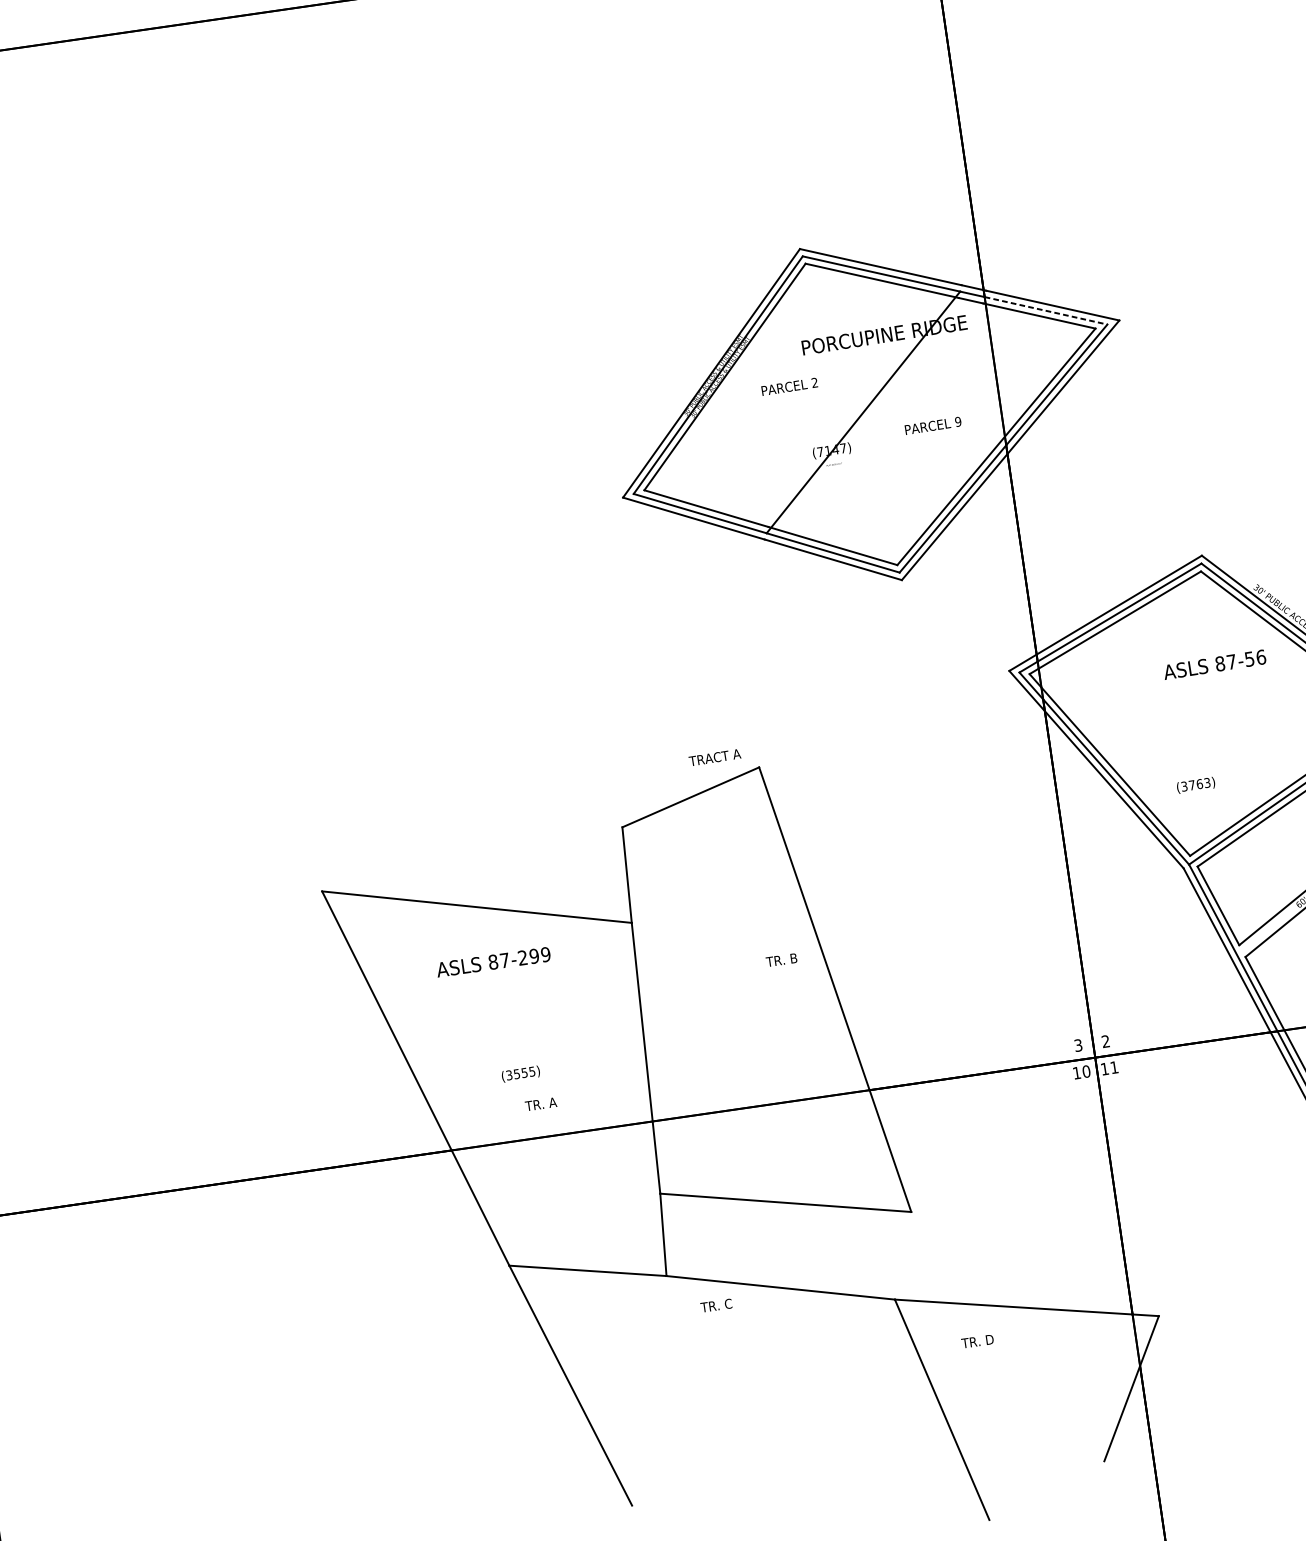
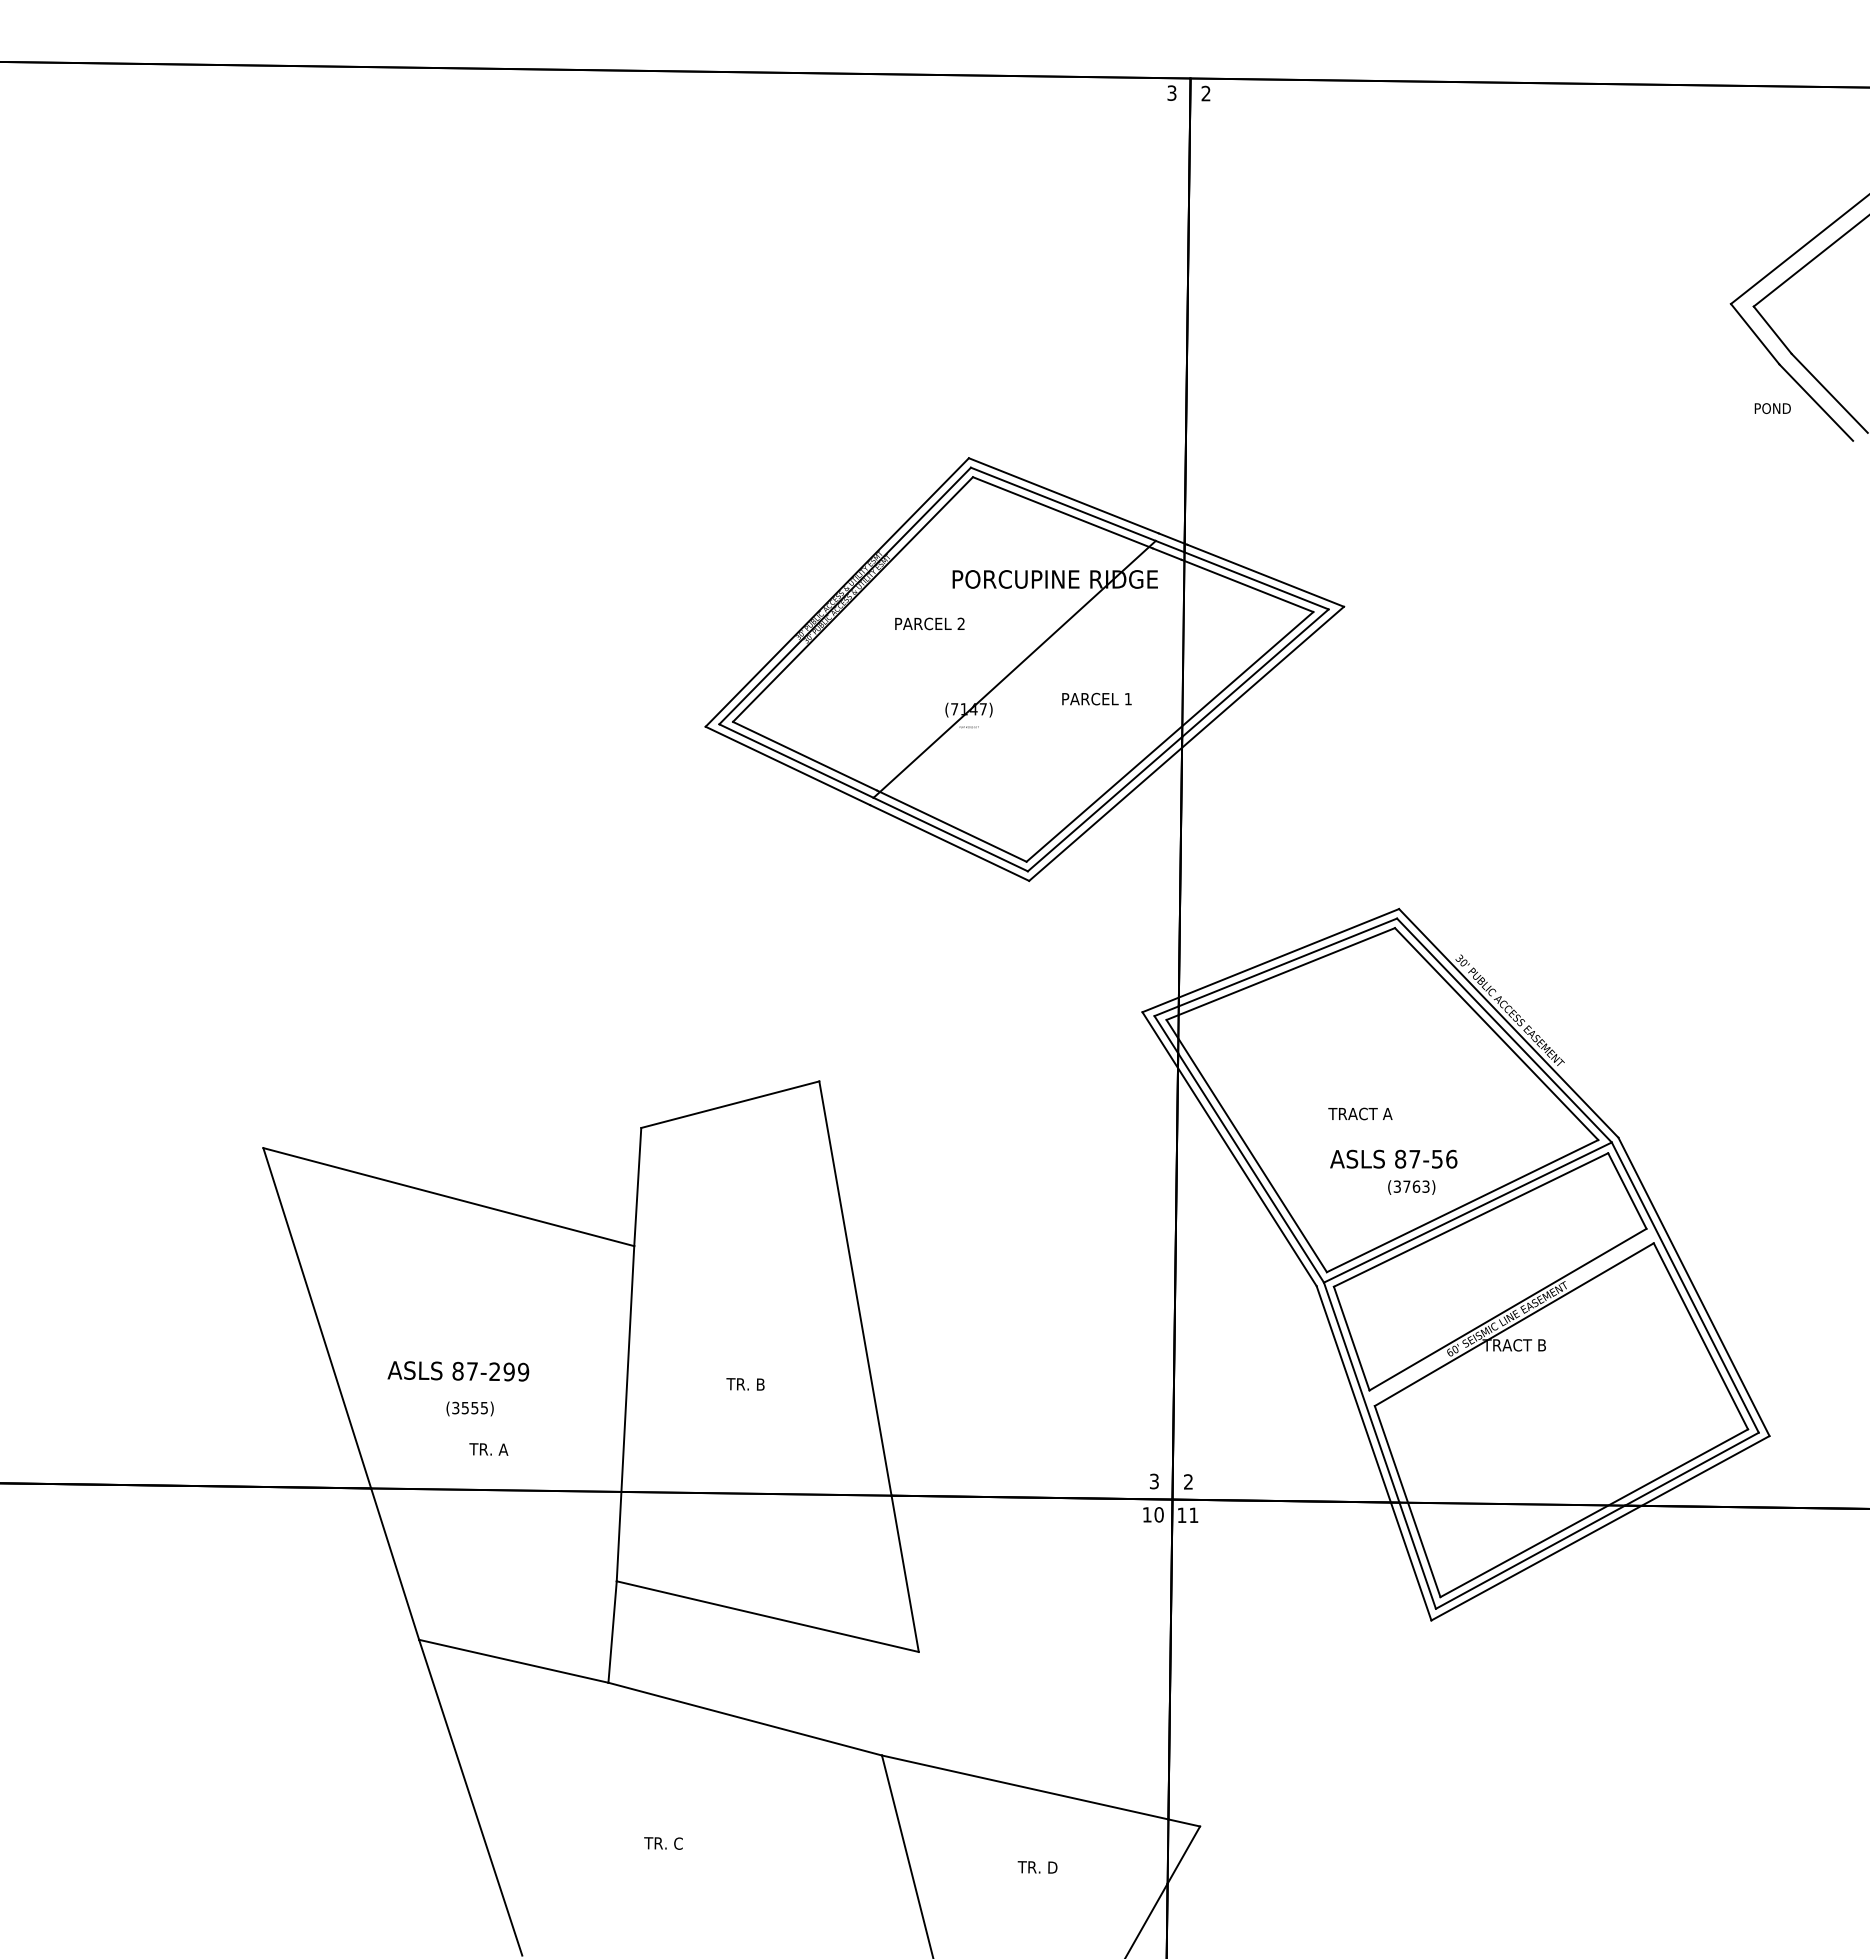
line: (1045, 310) -> (1256, 580), dashed -> solid
text: (957, 421) -> (1127, 698), 9 -> 1
text: (1214, 664) -> (1393, 1158), moved
text: (714, 757) -> (1360, 1113), moved
text: (1195, 785) -> (1411, 1187), moved
text: (781, 960) -> (745, 1384), moved
text: (493, 962) -> (458, 1371), moved
text: (716, 1305) -> (663, 1843), moved
text: (977, 1341) -> (1037, 1867), moved

